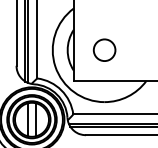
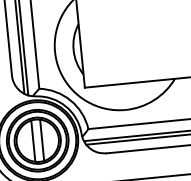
circle: (104, 49) -> (119, 44), removed

